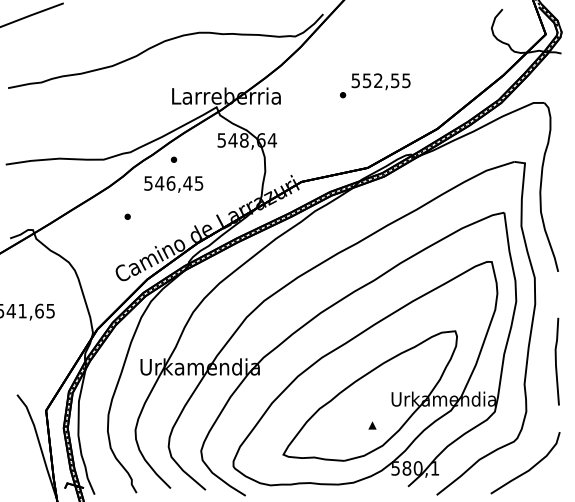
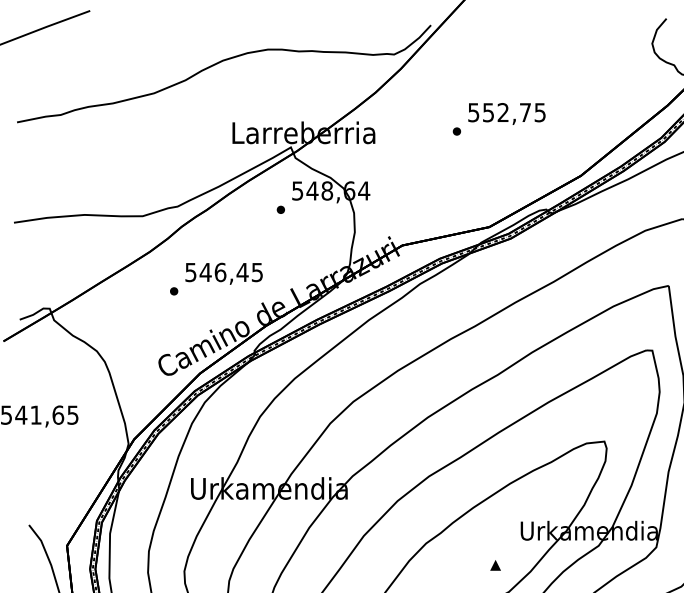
text: (395, 80) -> (525, 112), 552,55 -> 552,75
part: (173, 159) -> (280, 209), moved
text: (173, 184) -> (223, 273), moved

